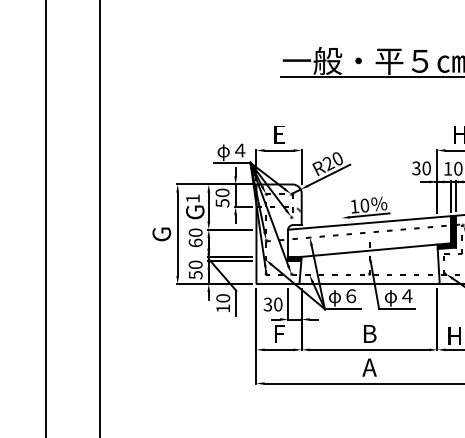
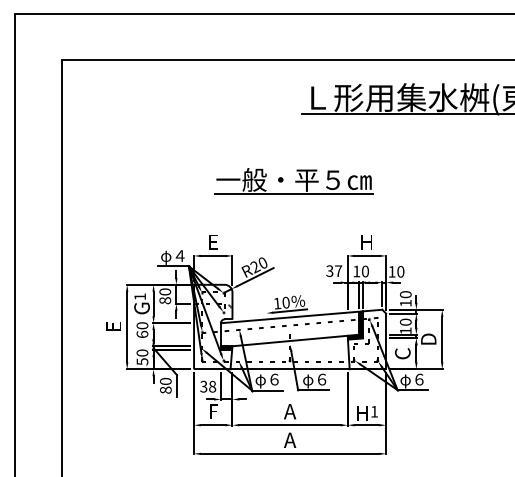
text: (426, 168) -> (338, 271), 30 -> 37
text: (221, 202) -> (164, 300), 50 -> 80
text: (161, 233) -> (113, 326), G -> E
text: (406, 296) -> (321, 379), φ４ -> φ６^I
text: (278, 304) -> (212, 386), 30 -> 38
text: (222, 307) -> (165, 389), 10 -> 80
text: (370, 333) -> (290, 411), B -> A

